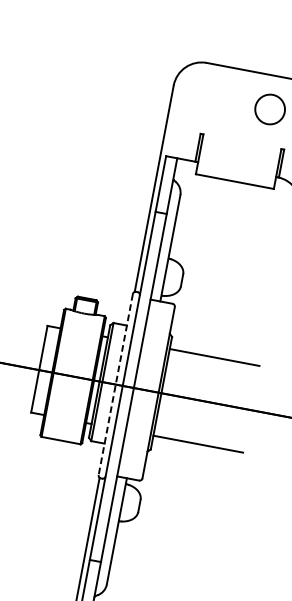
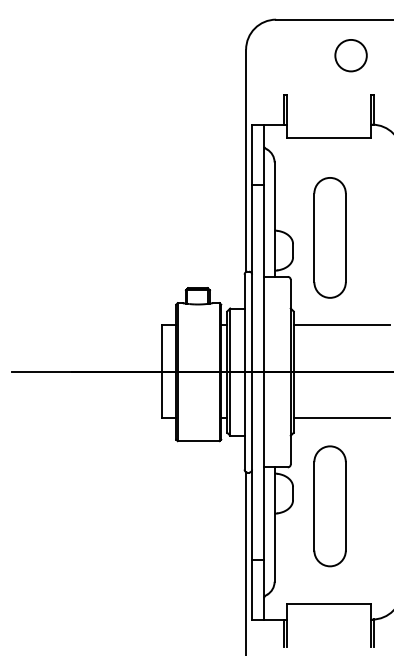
part: (218, 274) -> (329, 237), added
line: (115, 384) -> (244, 372), dashed -> solid
part: (171, 524) -> (329, 506), added

